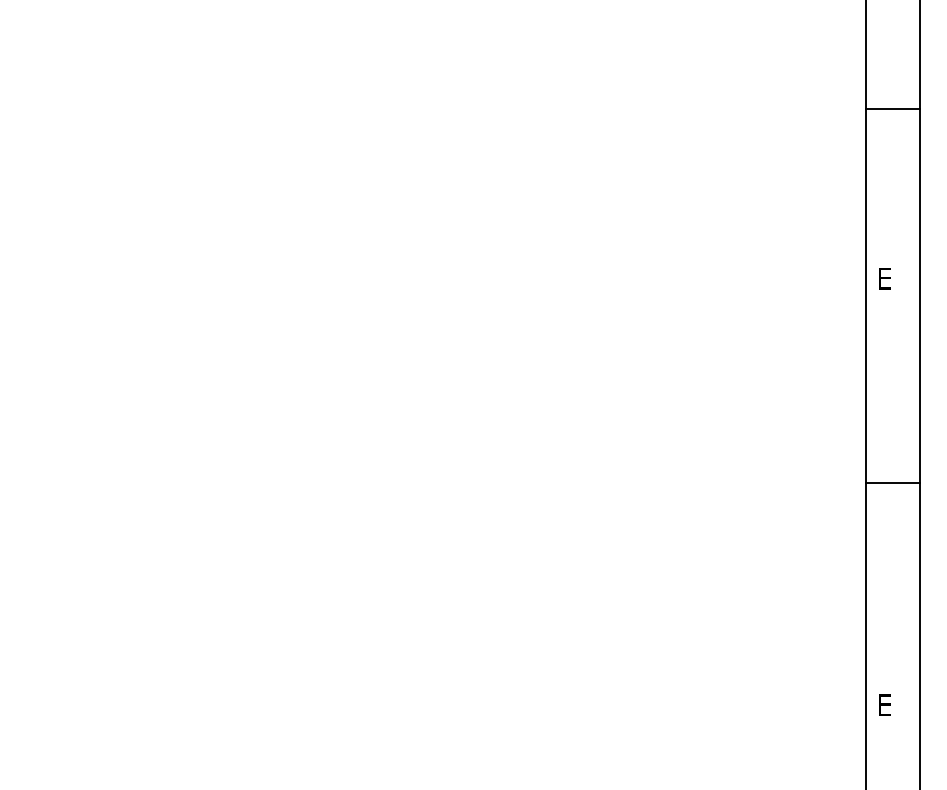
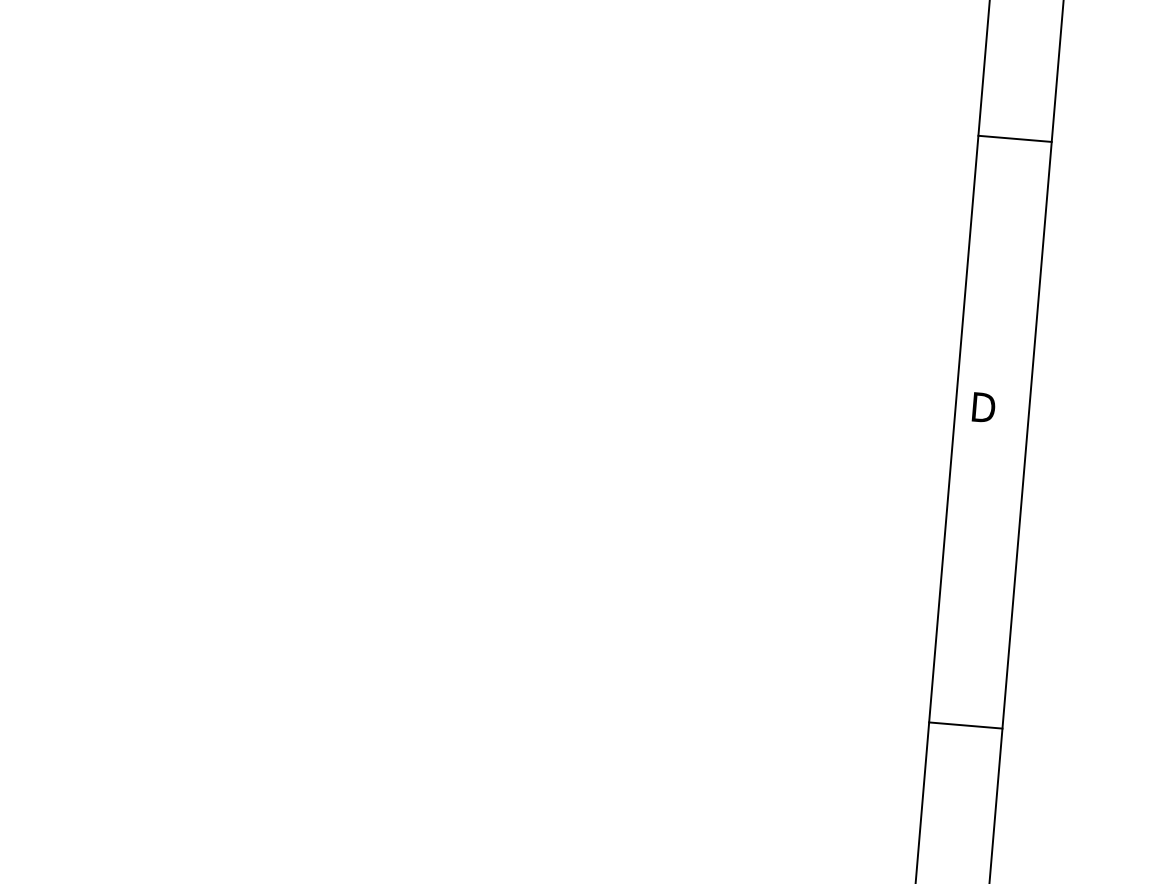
line: (892, 109) -> (1014, 139), moved
text: (886, 278) -> (983, 407), E -> D
line: (892, 483) -> (964, 725), moved

